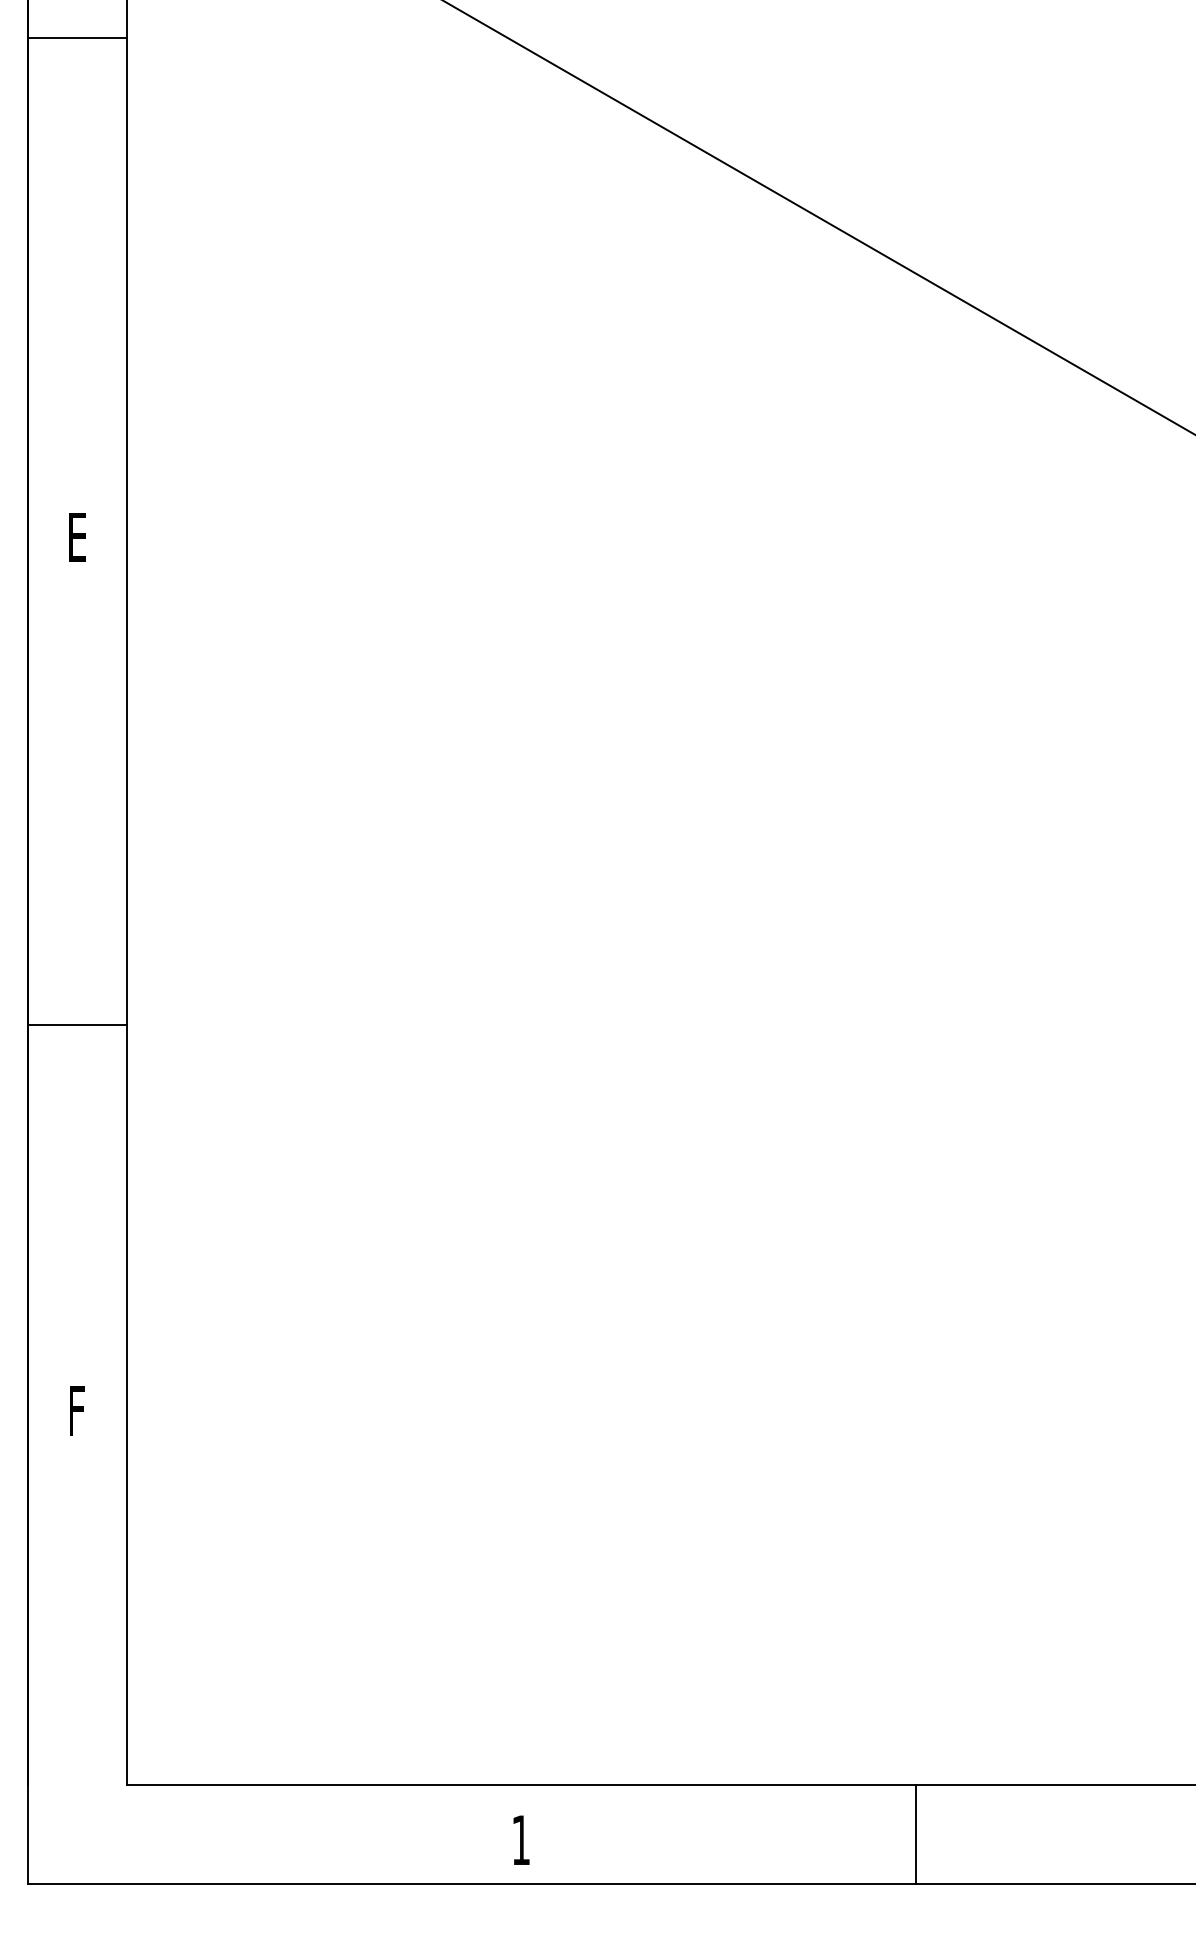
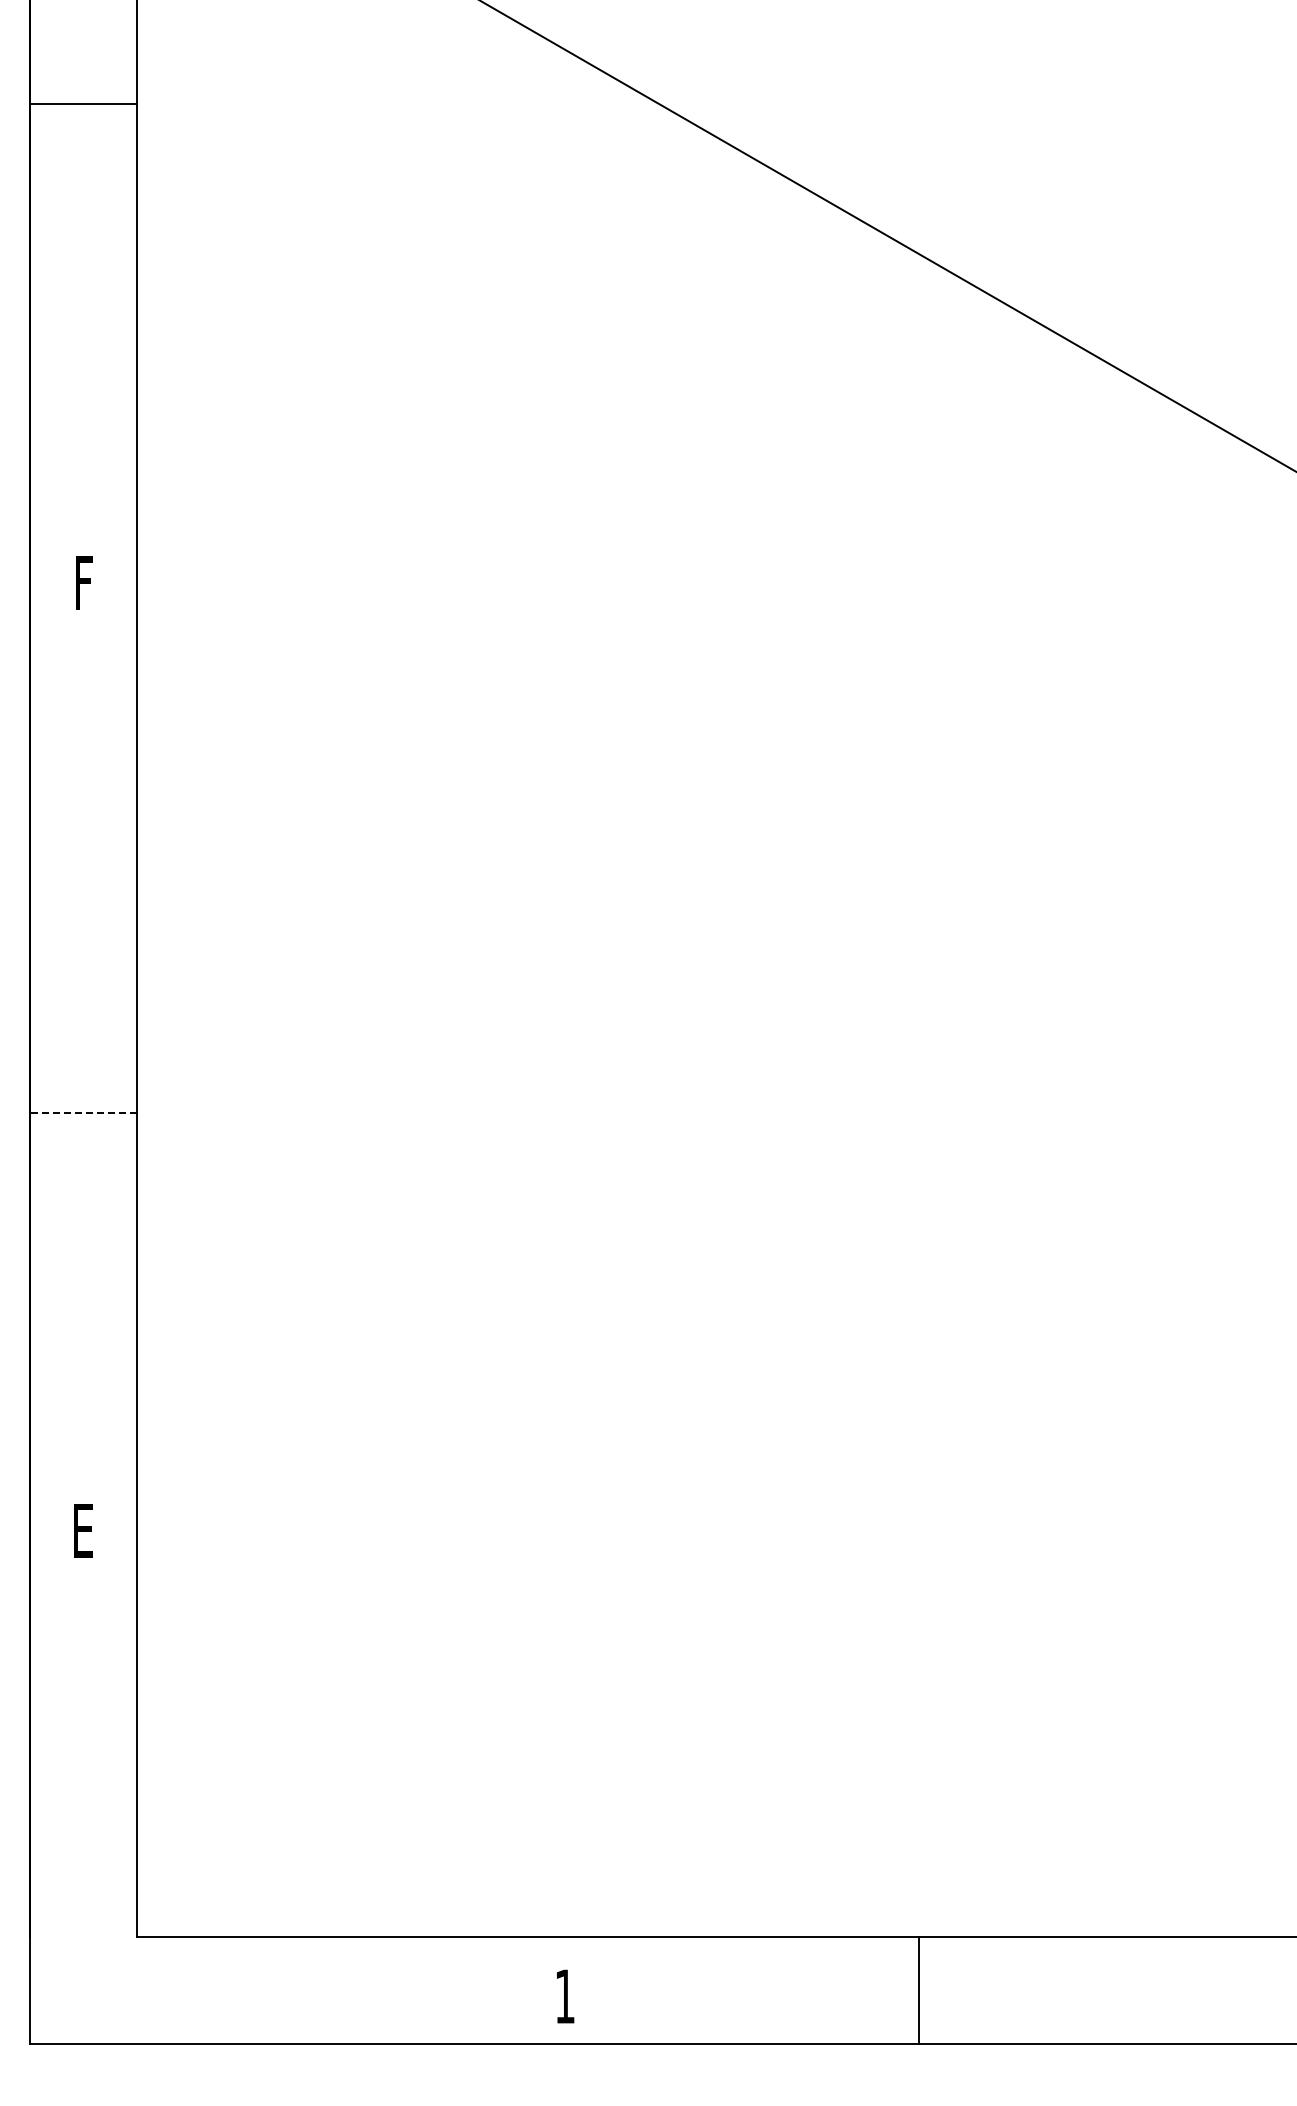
line: (77, 38) -> (83, 103), moved
text: (78, 536) -> (84, 582), E -> F
line: (77, 1025) -> (83, 1112), solid -> dashed
text: (77, 1410) -> (83, 1530), F -> E
line: (916, 1834) -> (918, 1990), moved

